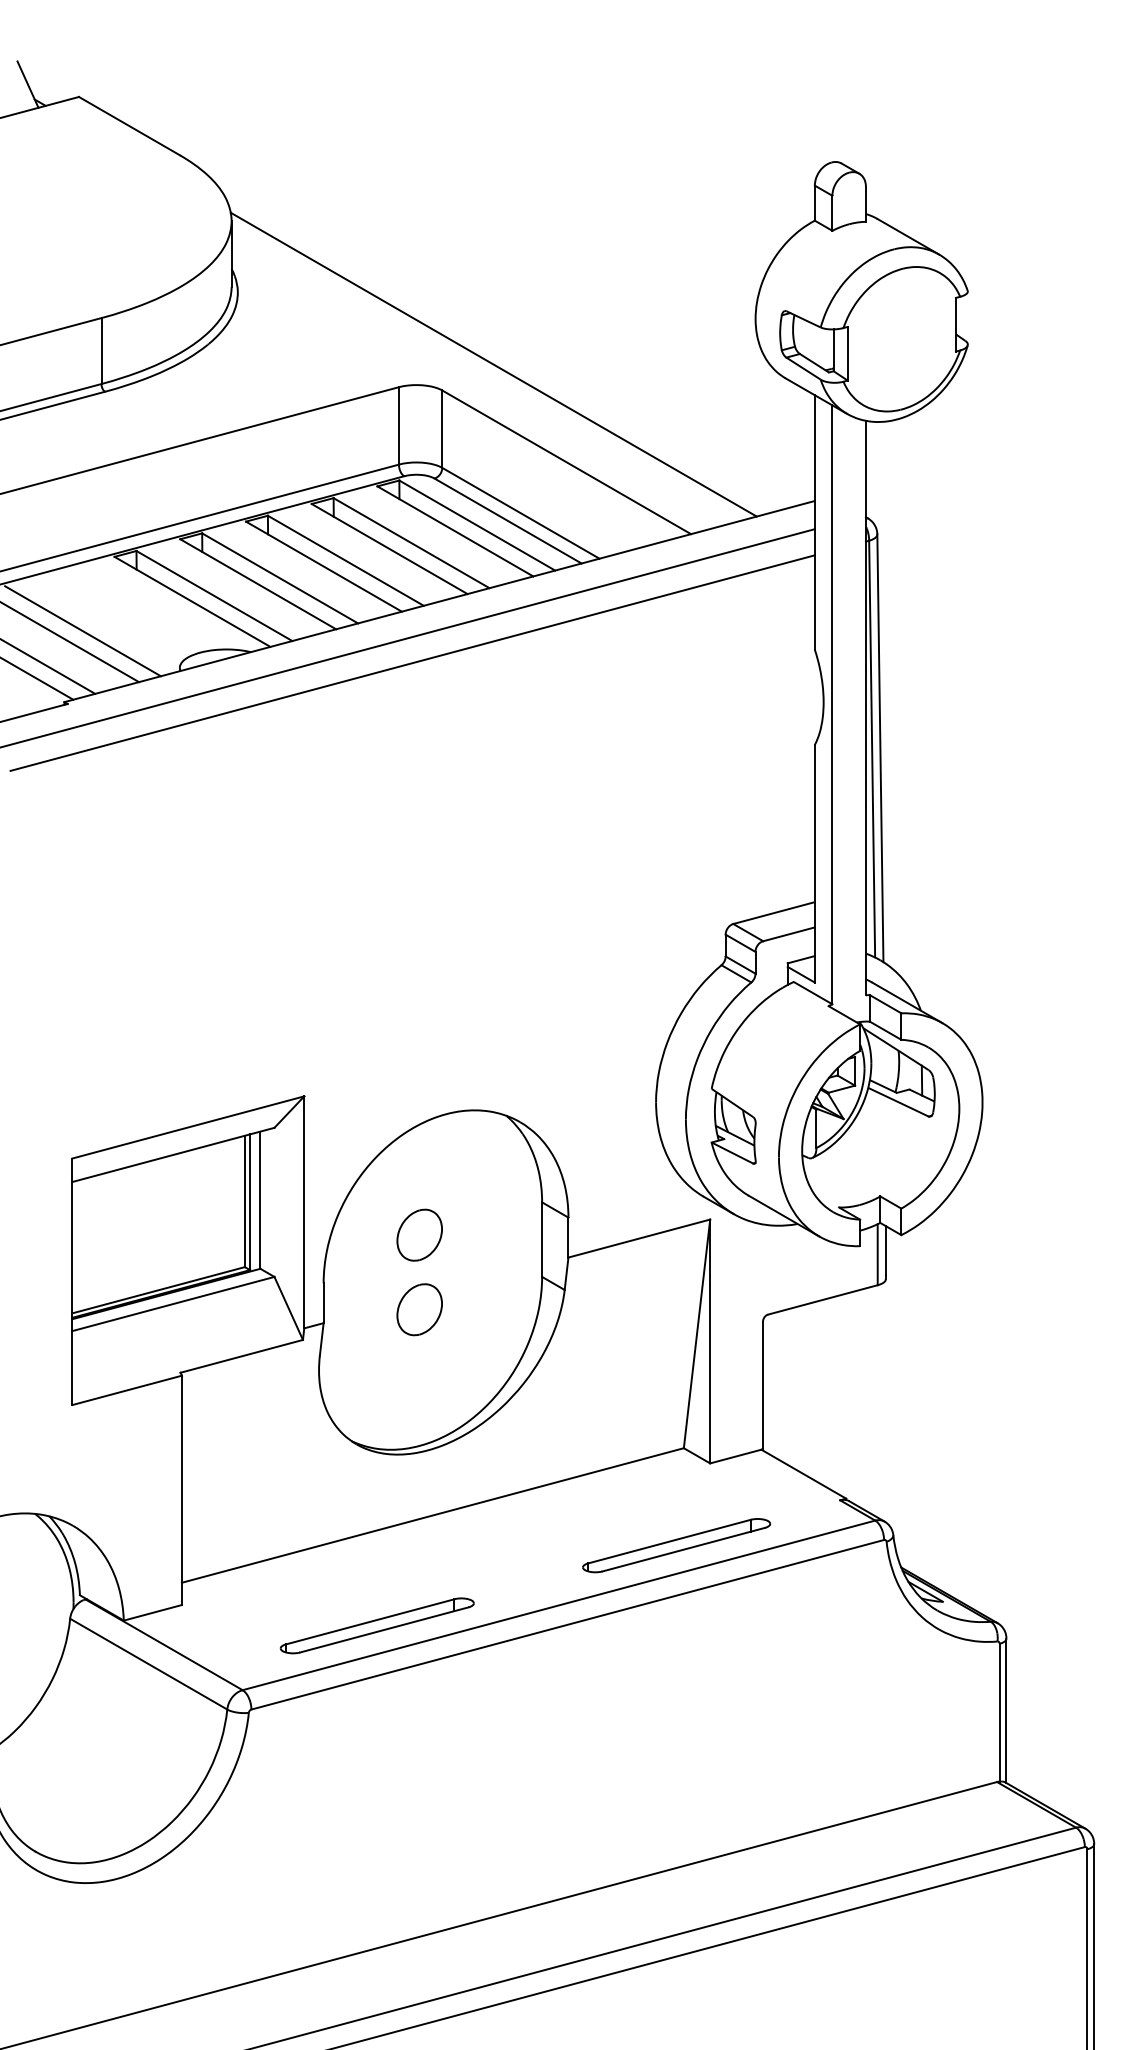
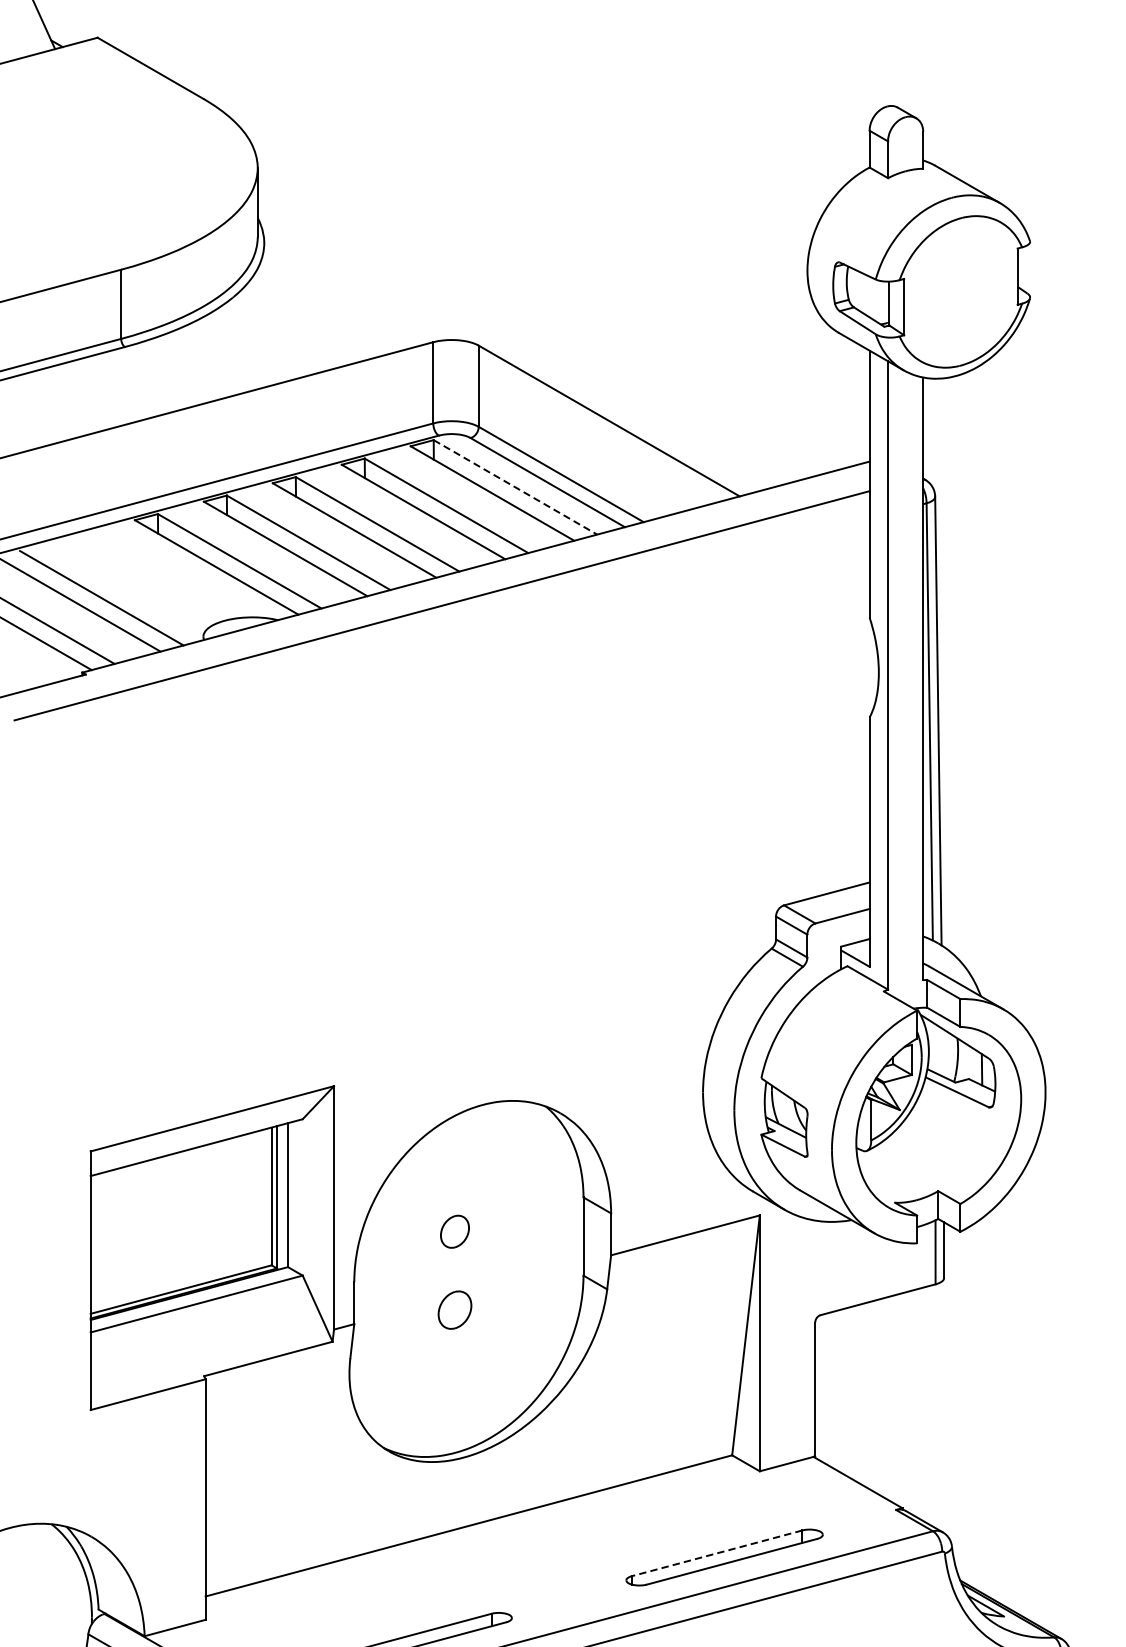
line: (493, 364) -> (532, 318), removed
line: (477, 525) -> (515, 487), solid -> dashed
line: (412, 662) -> (447, 631), removed
part: (419, 1234) -> (454, 1231), size x0.6
part: (419, 1309) -> (454, 1309), size x0.7
line: (669, 1541) -> (717, 1553), solid -> dashed

